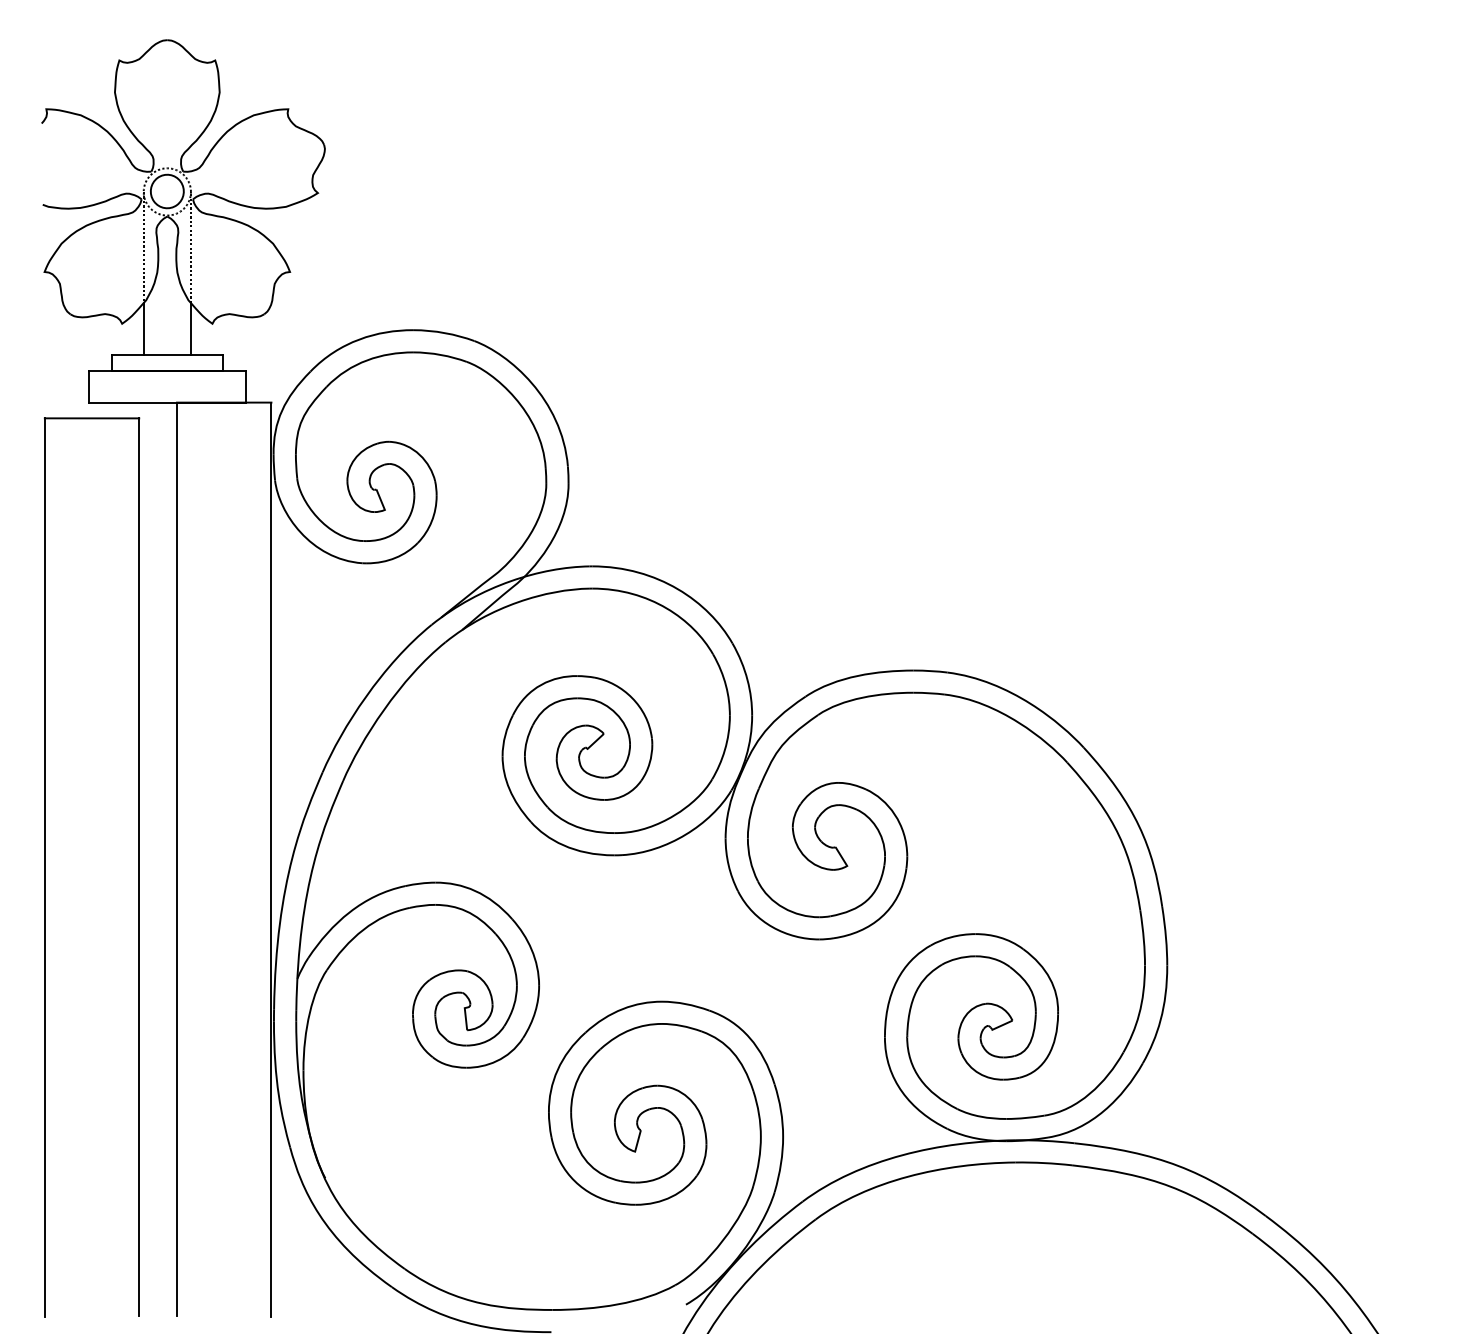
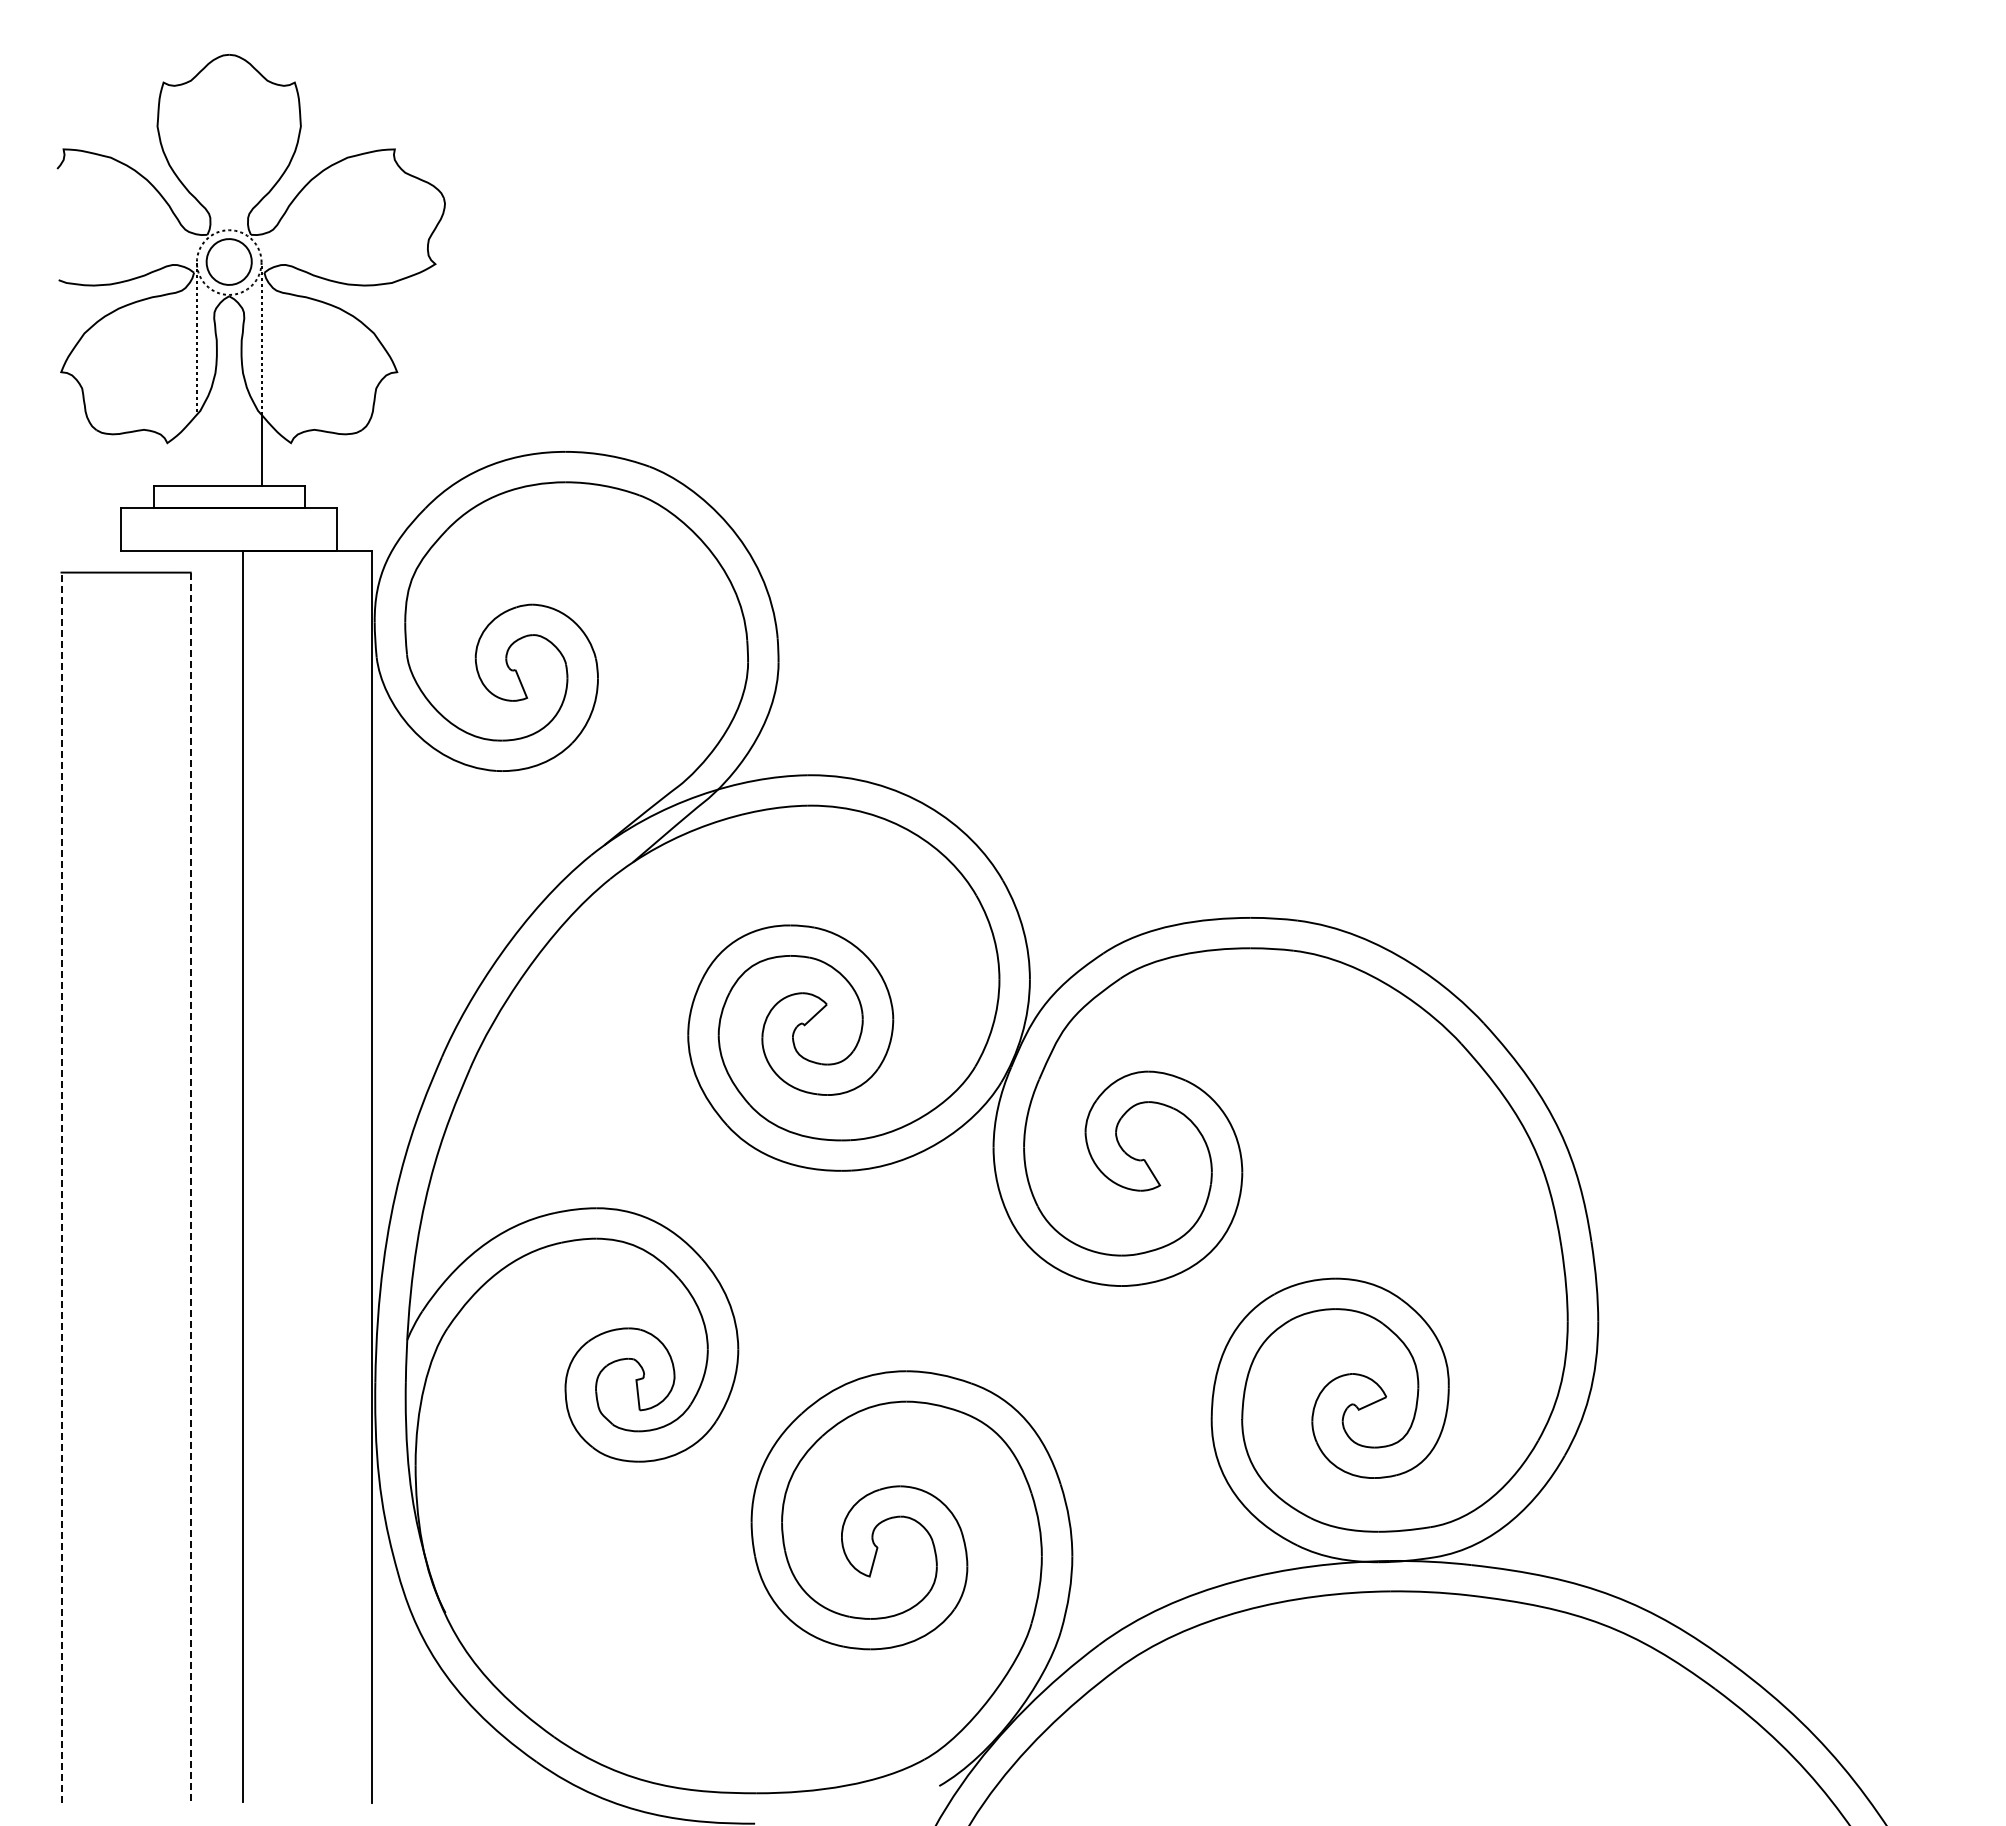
line: (143, 329) -> (196, 450), removed
line: (44, 867) -> (61, 1187), solid -> dashed
line: (139, 867) -> (190, 1187), solid -> dashed

